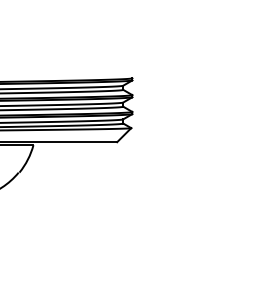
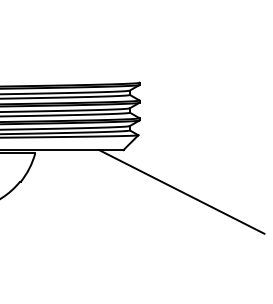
line: (172, 181) -> (181, 191), added

